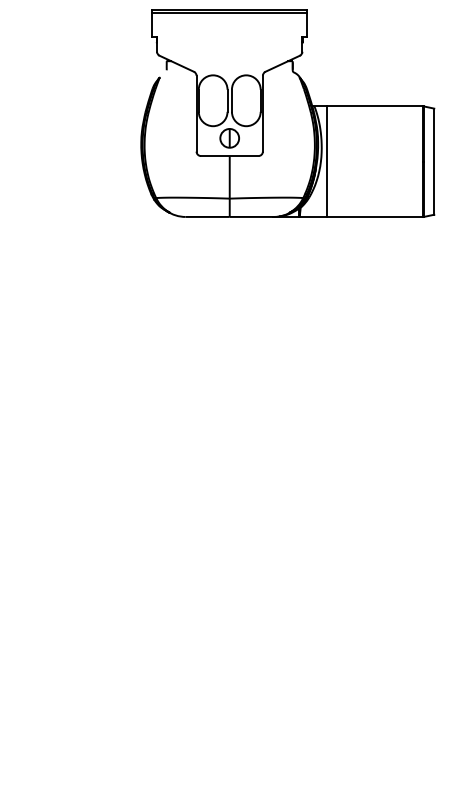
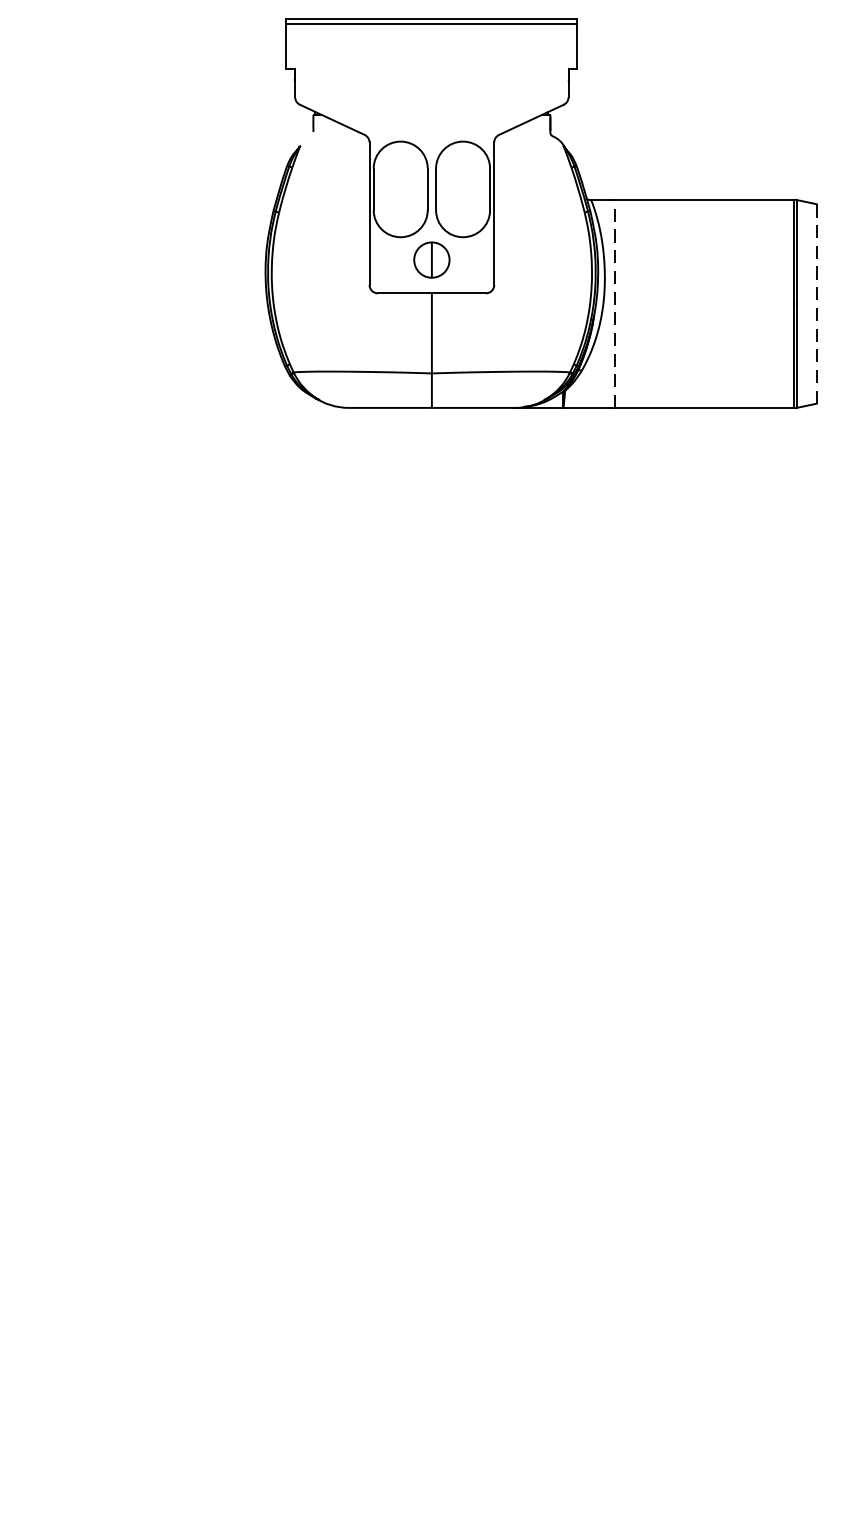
line: (327, 161) -> (615, 303), solid -> dashed
line: (434, 161) -> (816, 303), solid -> dashed

